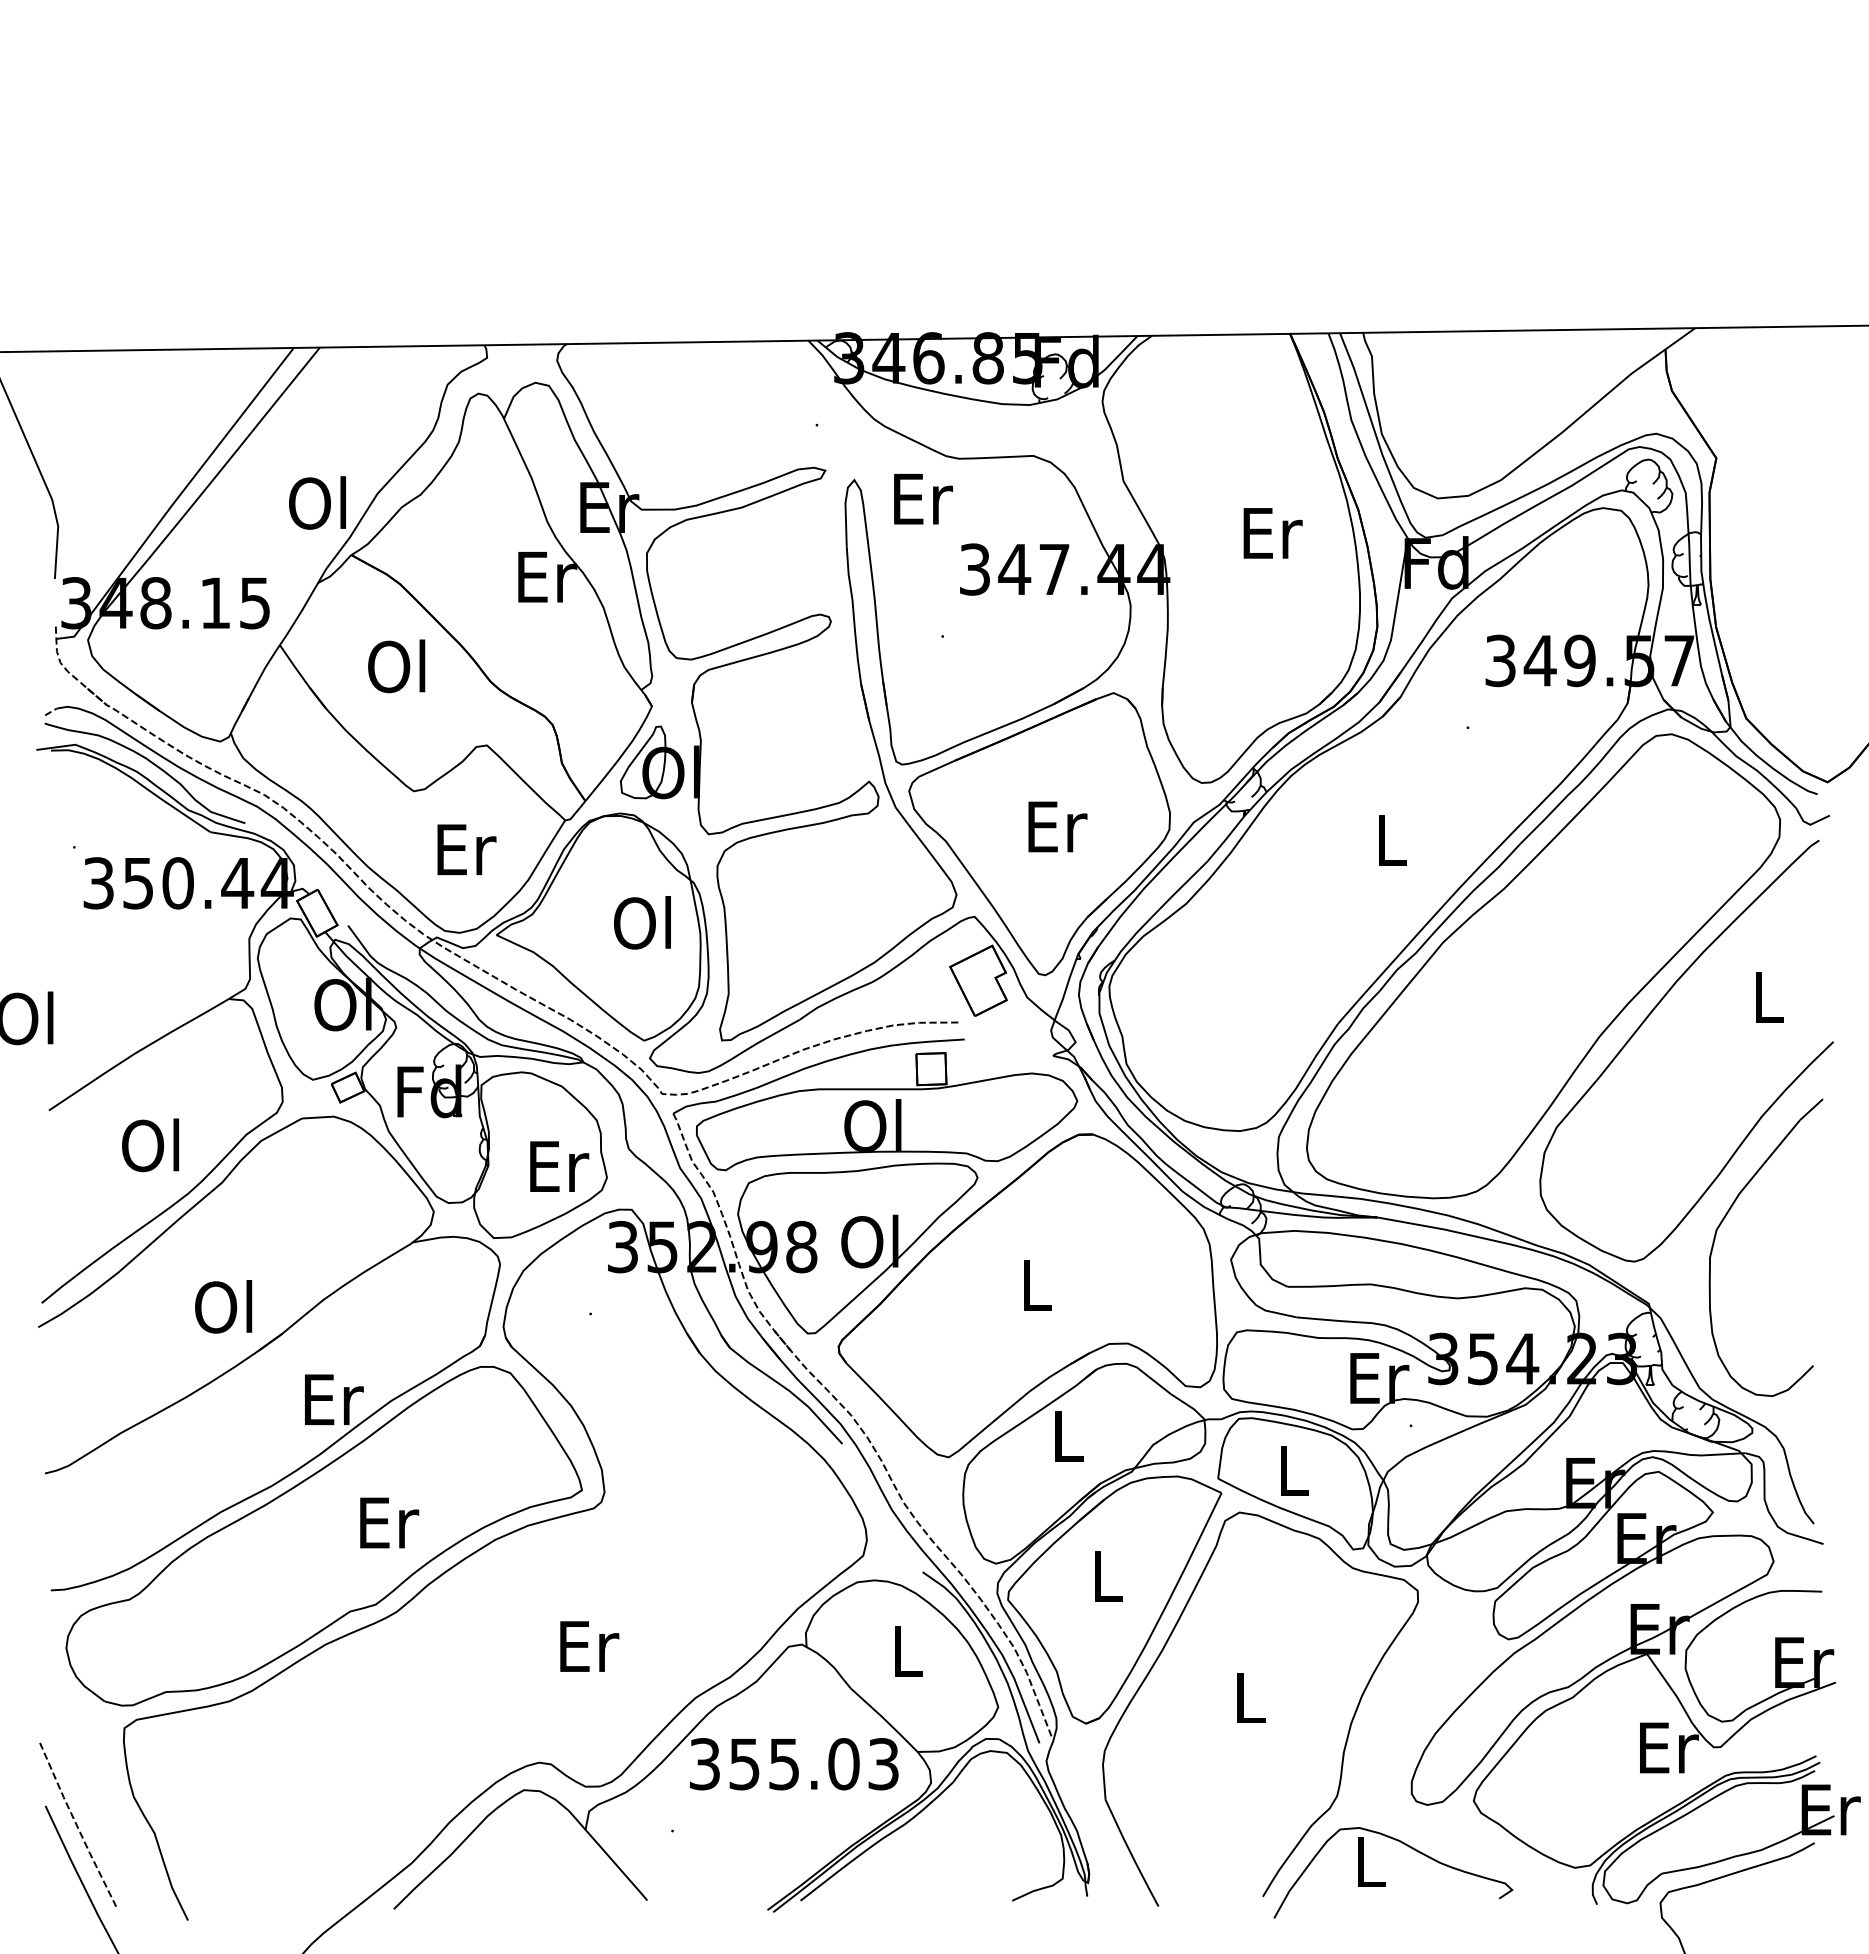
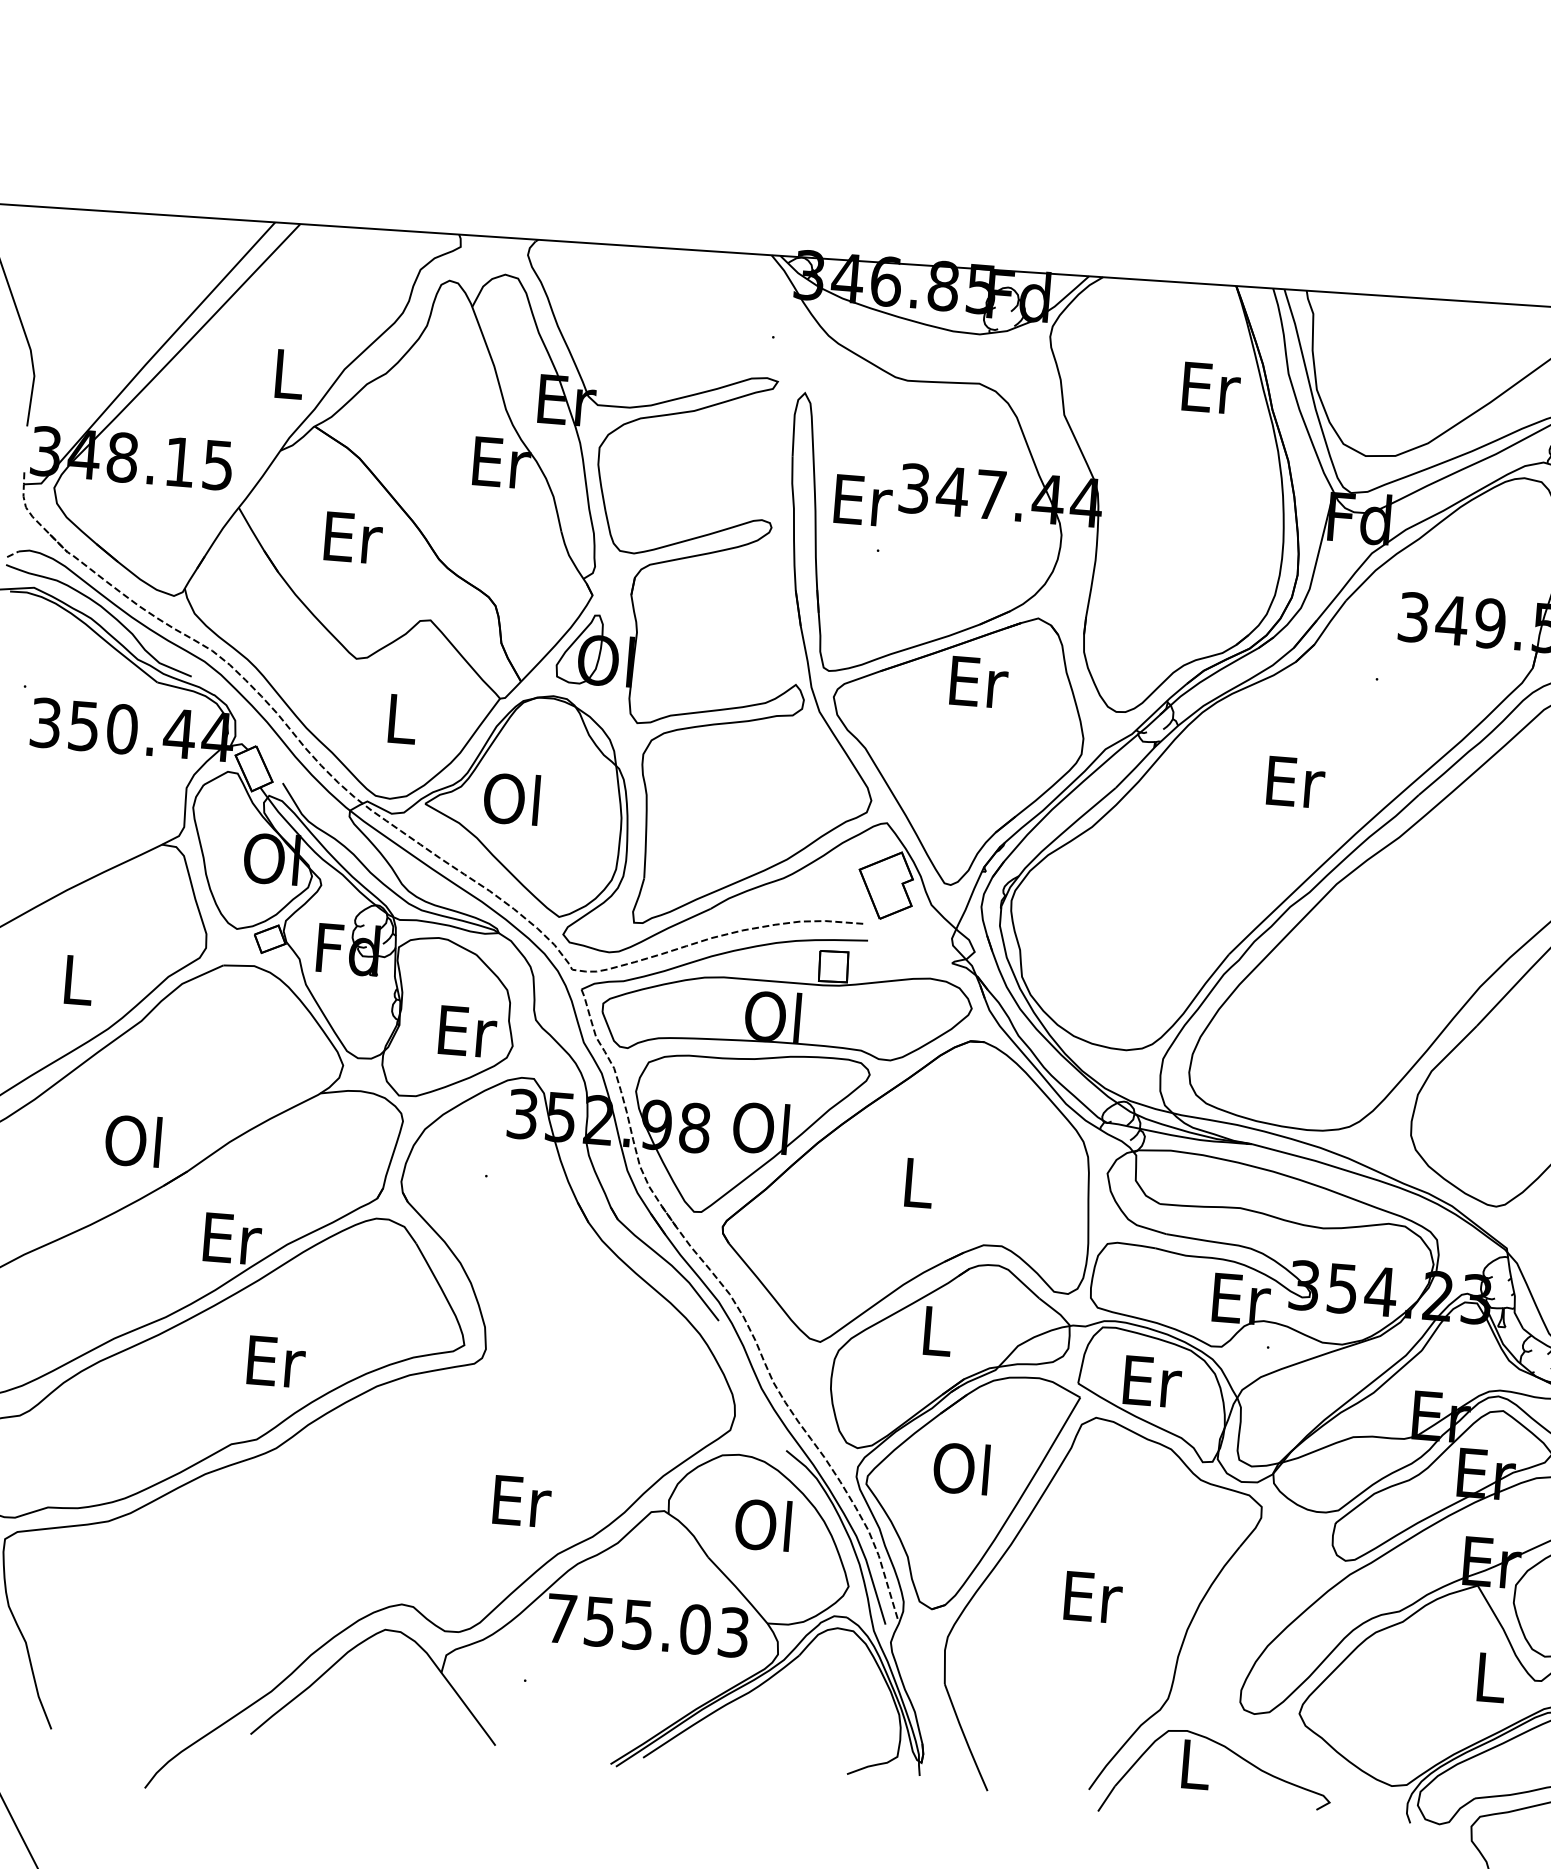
text: (923, 499) -> (863, 501), moved
text: (317, 502) -> (286, 373), Ol -> L
text: (1272, 533) -> (1210, 388), moved
text: (399, 666) -> (352, 537), Ol -> Er
text: (1057, 826) -> (978, 681), moved
text: (1392, 840) -> (1295, 782), L -> Er
text: (466, 849) -> (402, 719), Er -> L
text: (642, 922) -> (511, 798), moved
text: (150, 1145) -> (75, 979), Ol -> L
text: (1294, 1470) -> (1152, 1381), L -> Er
text: (1104, 1575) -> (961, 1467), L -> Ol
text: (589, 1646) -> (522, 1501), moved
text: (904, 1650) -> (762, 1524), L -> Ol
text: (1251, 1697) -> (1093, 1596), L -> Er
text: (1669, 1747) -> (1492, 1677), Er -> L
text: (704, 1764) -> (561, 1619), 355.03 -> 755.03

